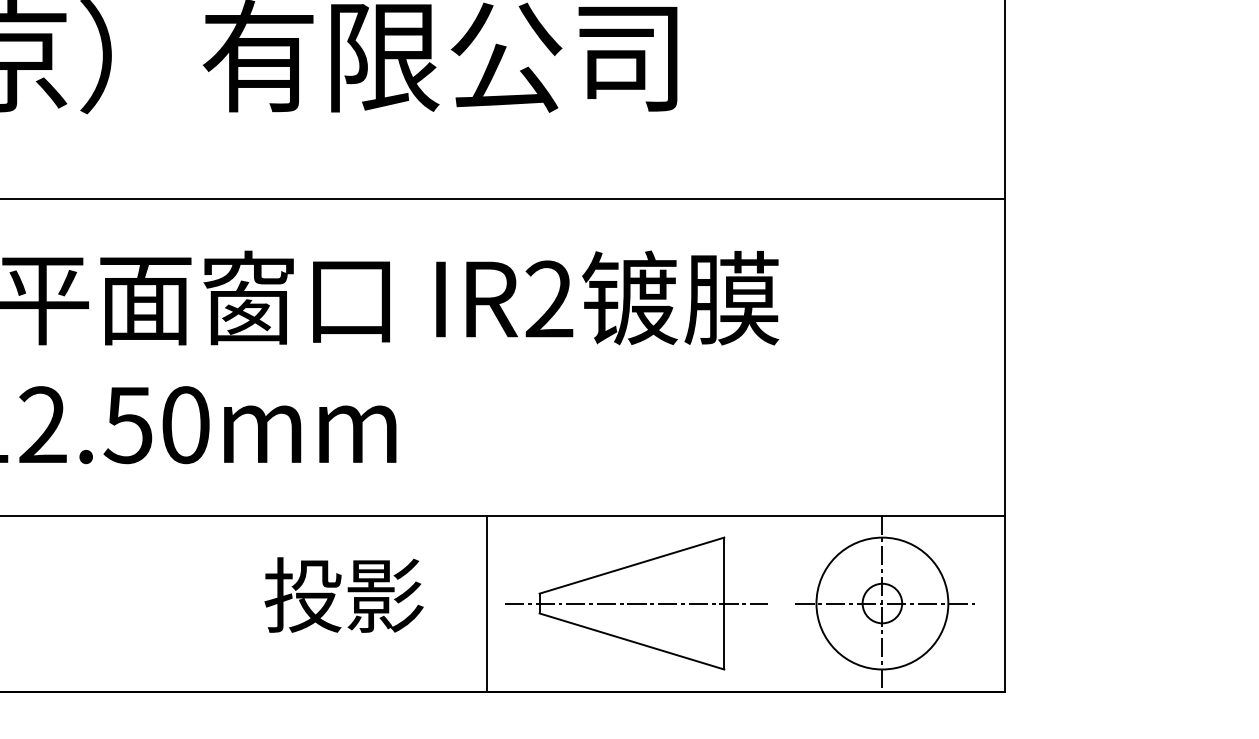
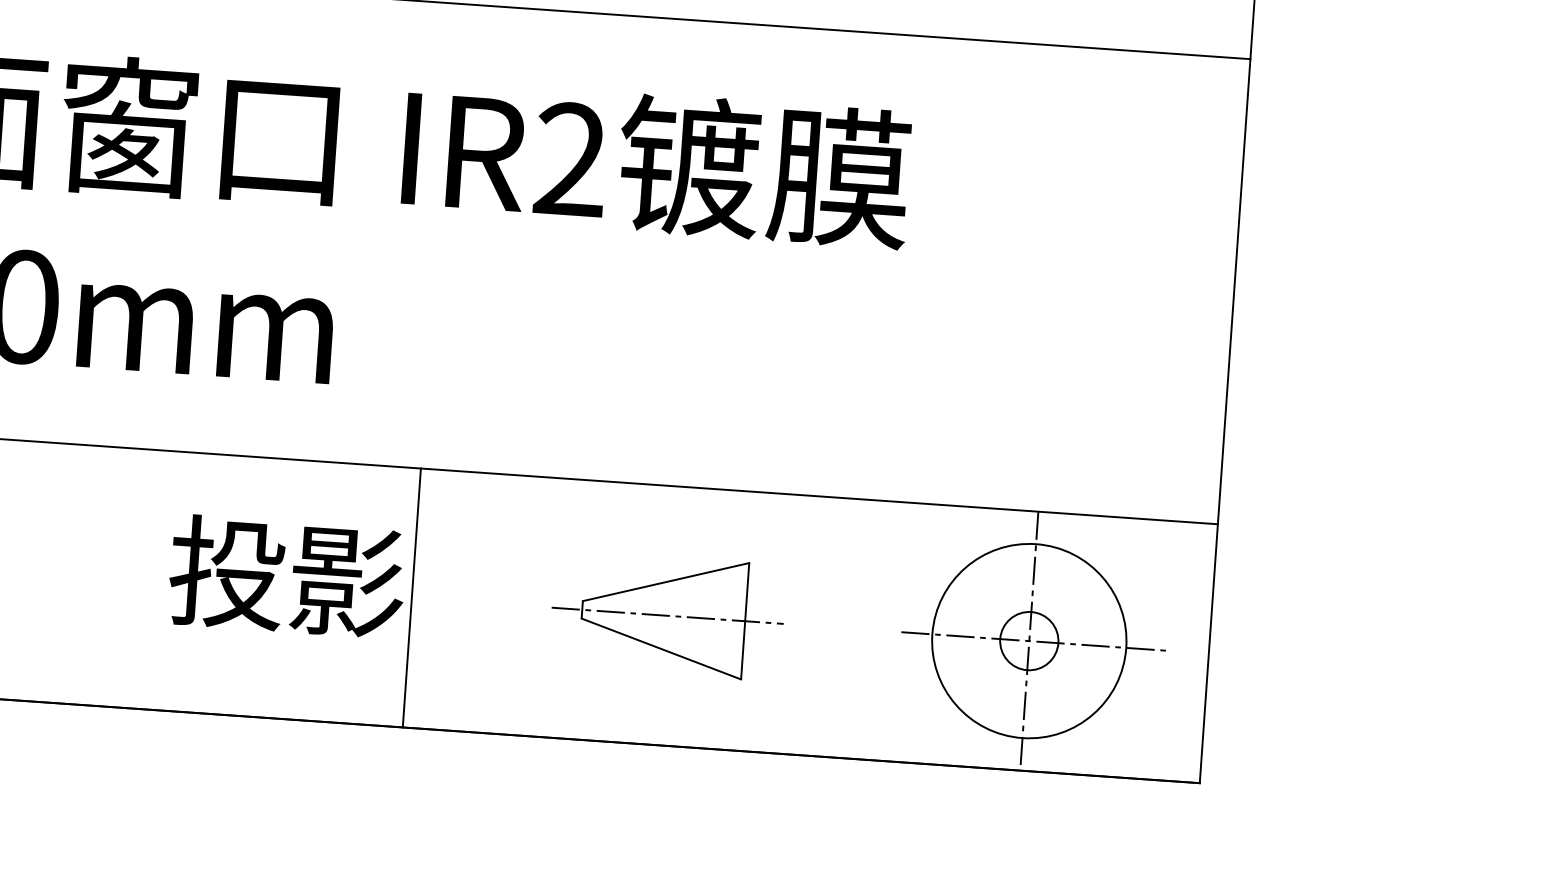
text: (343, 594) -> (286, 575), moved
line: (486, 603) -> (411, 597), moved
part: (636, 603) -> (667, 615), size x0.6

